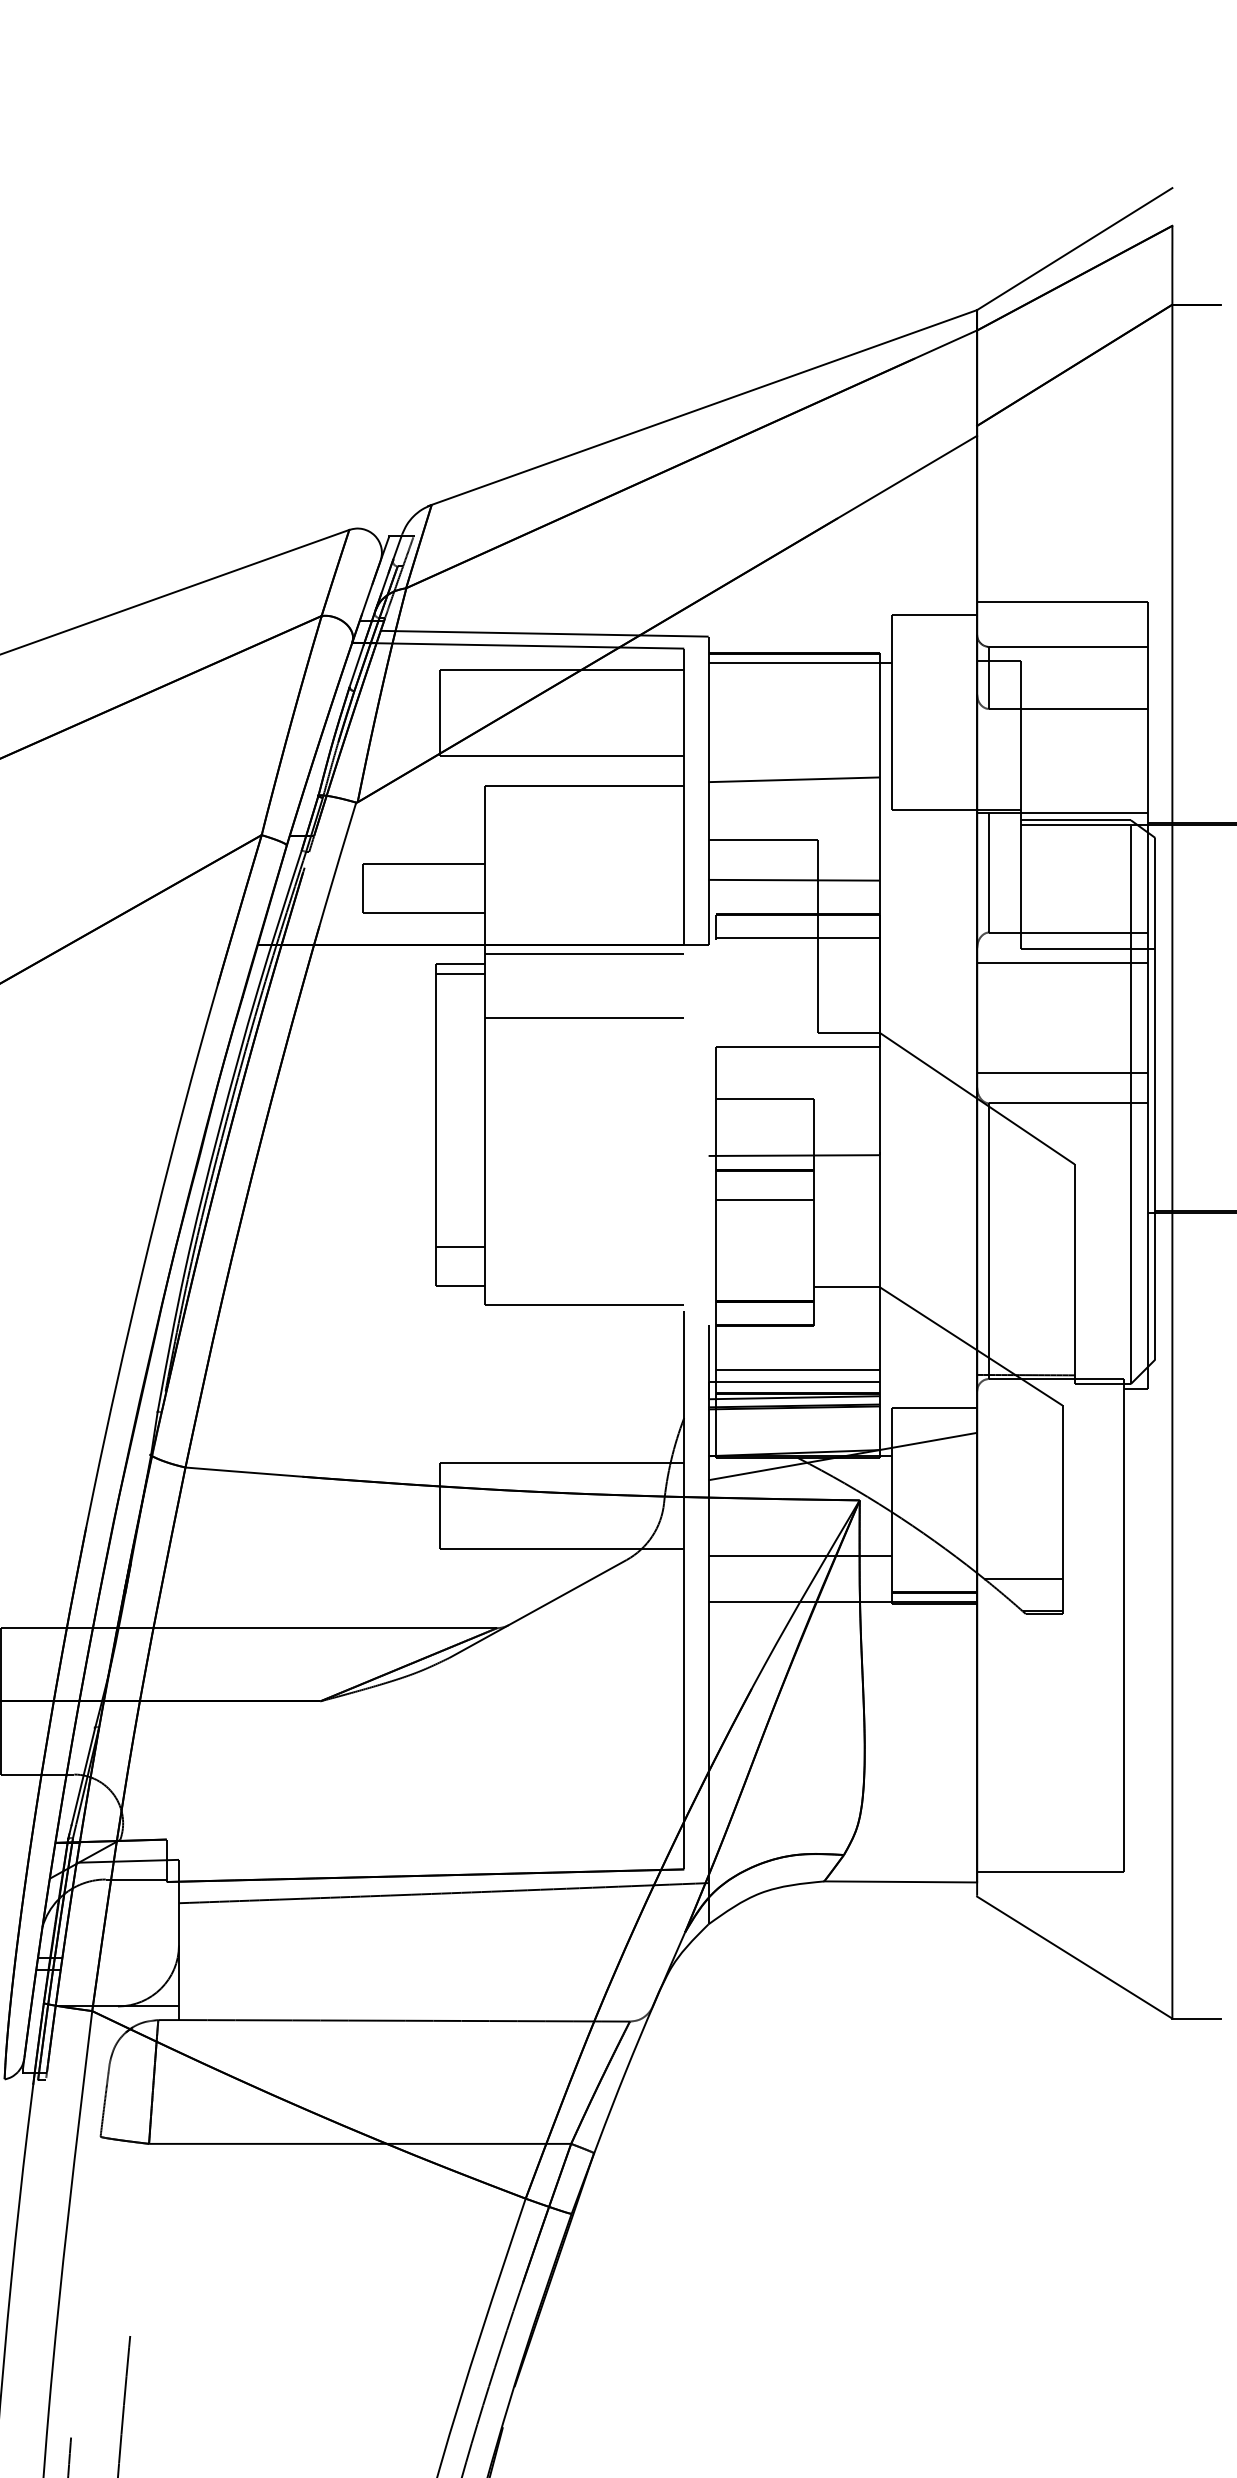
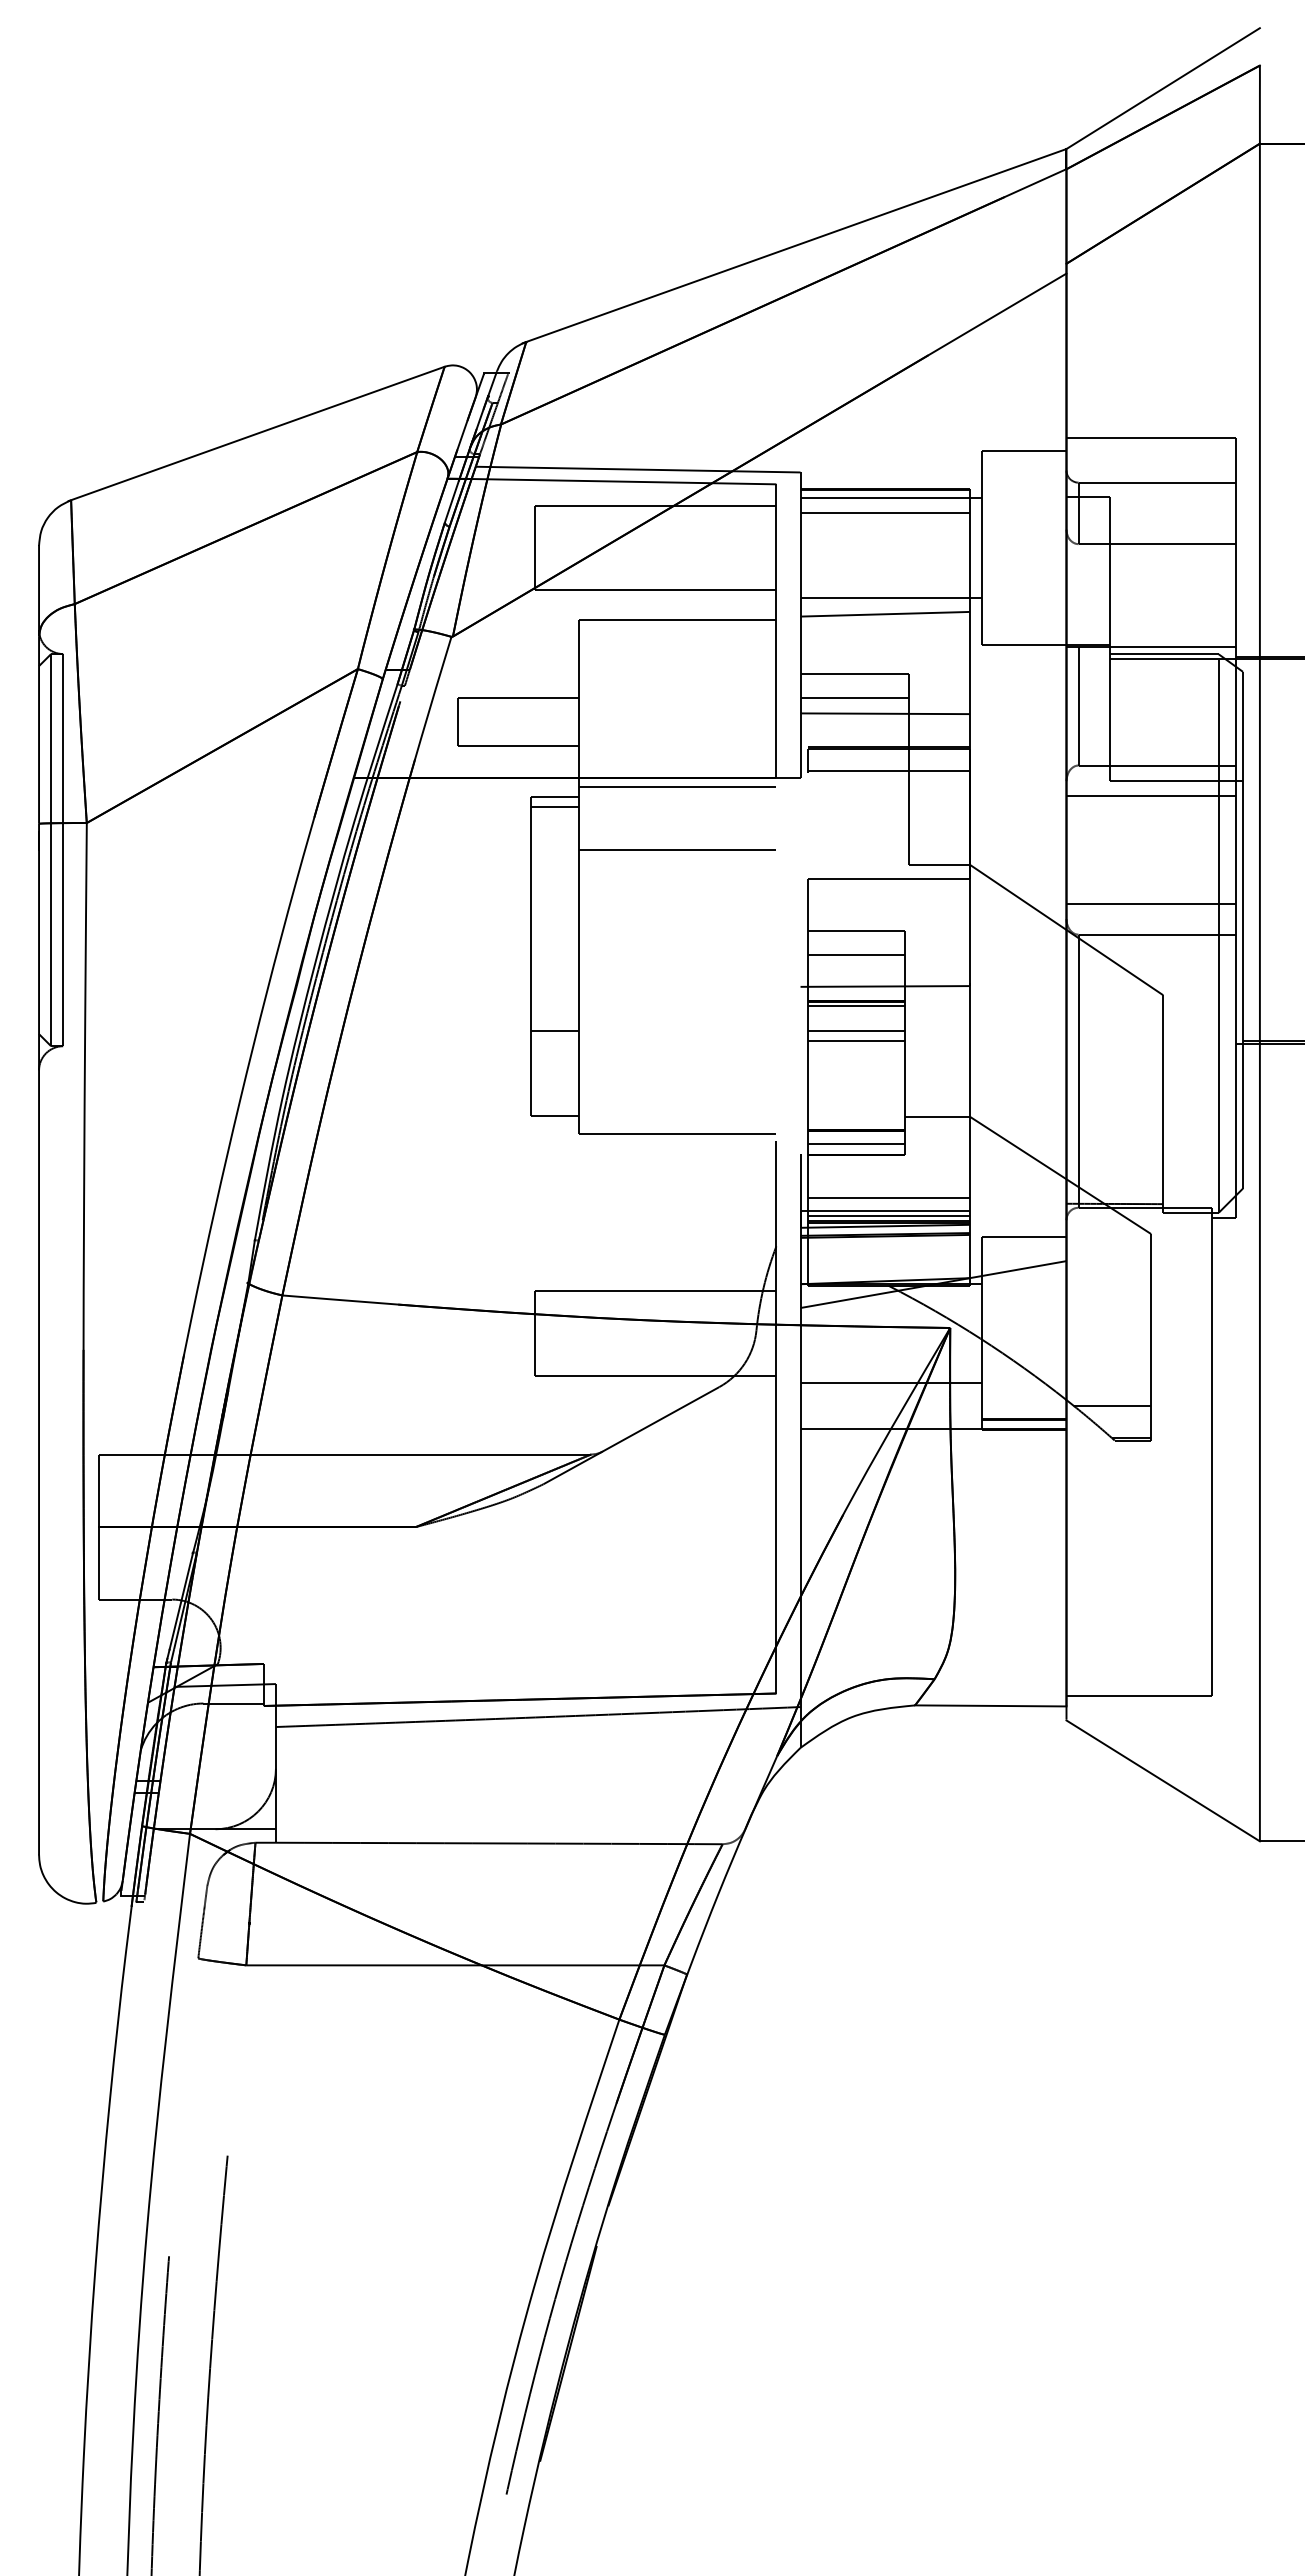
line: (793, 677) -> (884, 512), added
line: (799, 762) -> (890, 597), added
line: (763, 864) -> (854, 698), added
line: (764, 1124) -> (855, 955), added
line: (764, 1174) -> (855, 1005), added
line: (764, 1211) -> (855, 1041), added
line: (460, 1247) -> (554, 1031), moved
line: (764, 1314) -> (855, 1143), added
line: (797, 1386) -> (888, 1215), added

